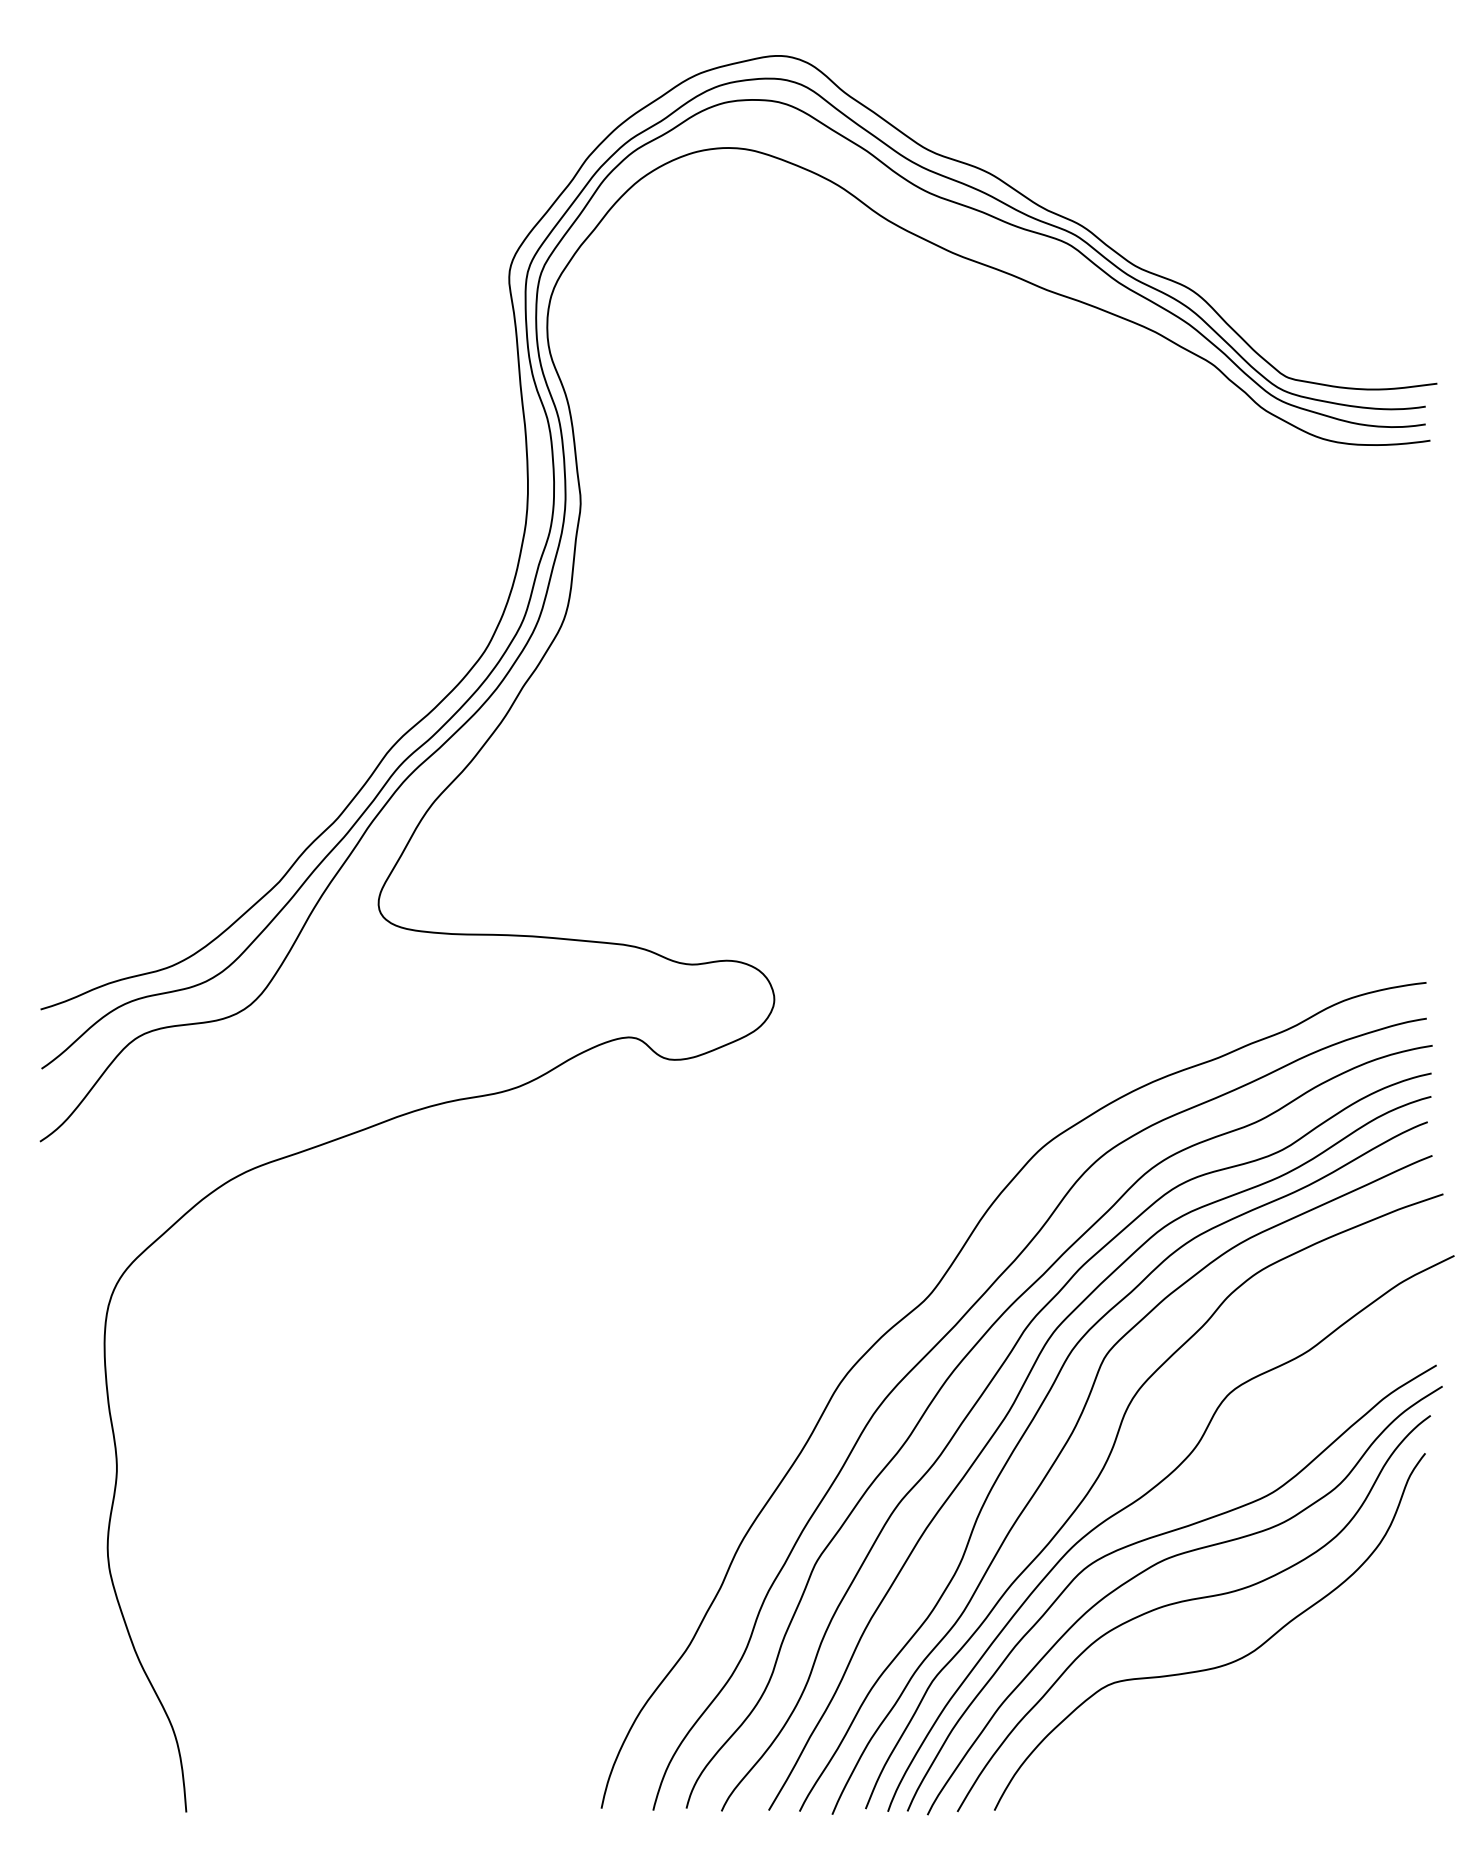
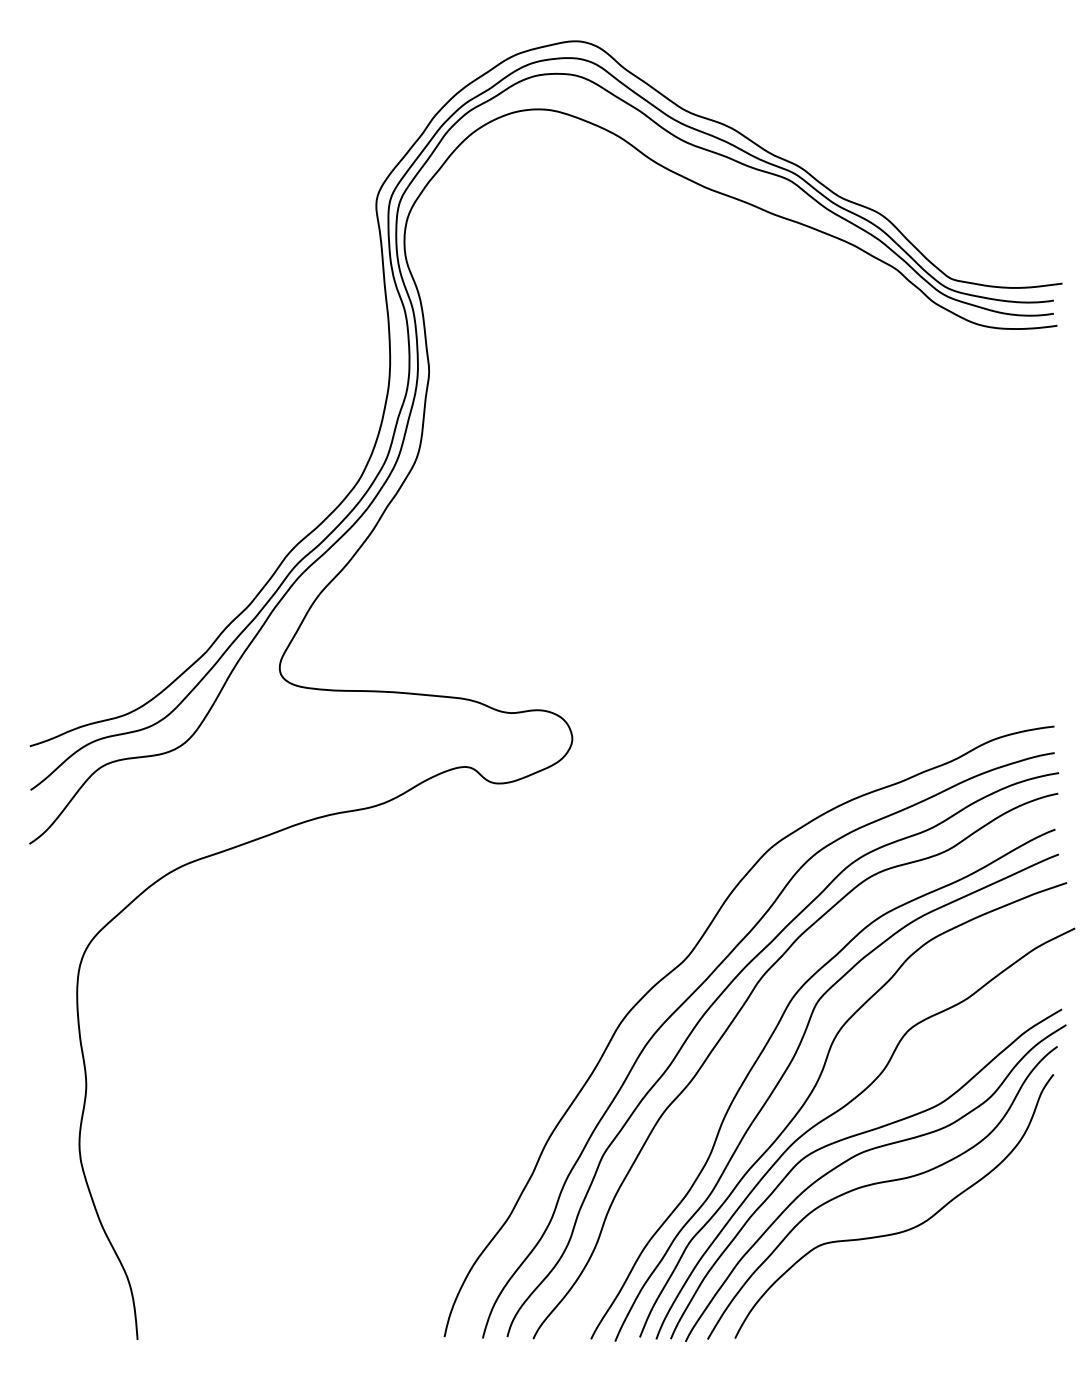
curve: (1012, 1408) -> (748, 1041), removed

